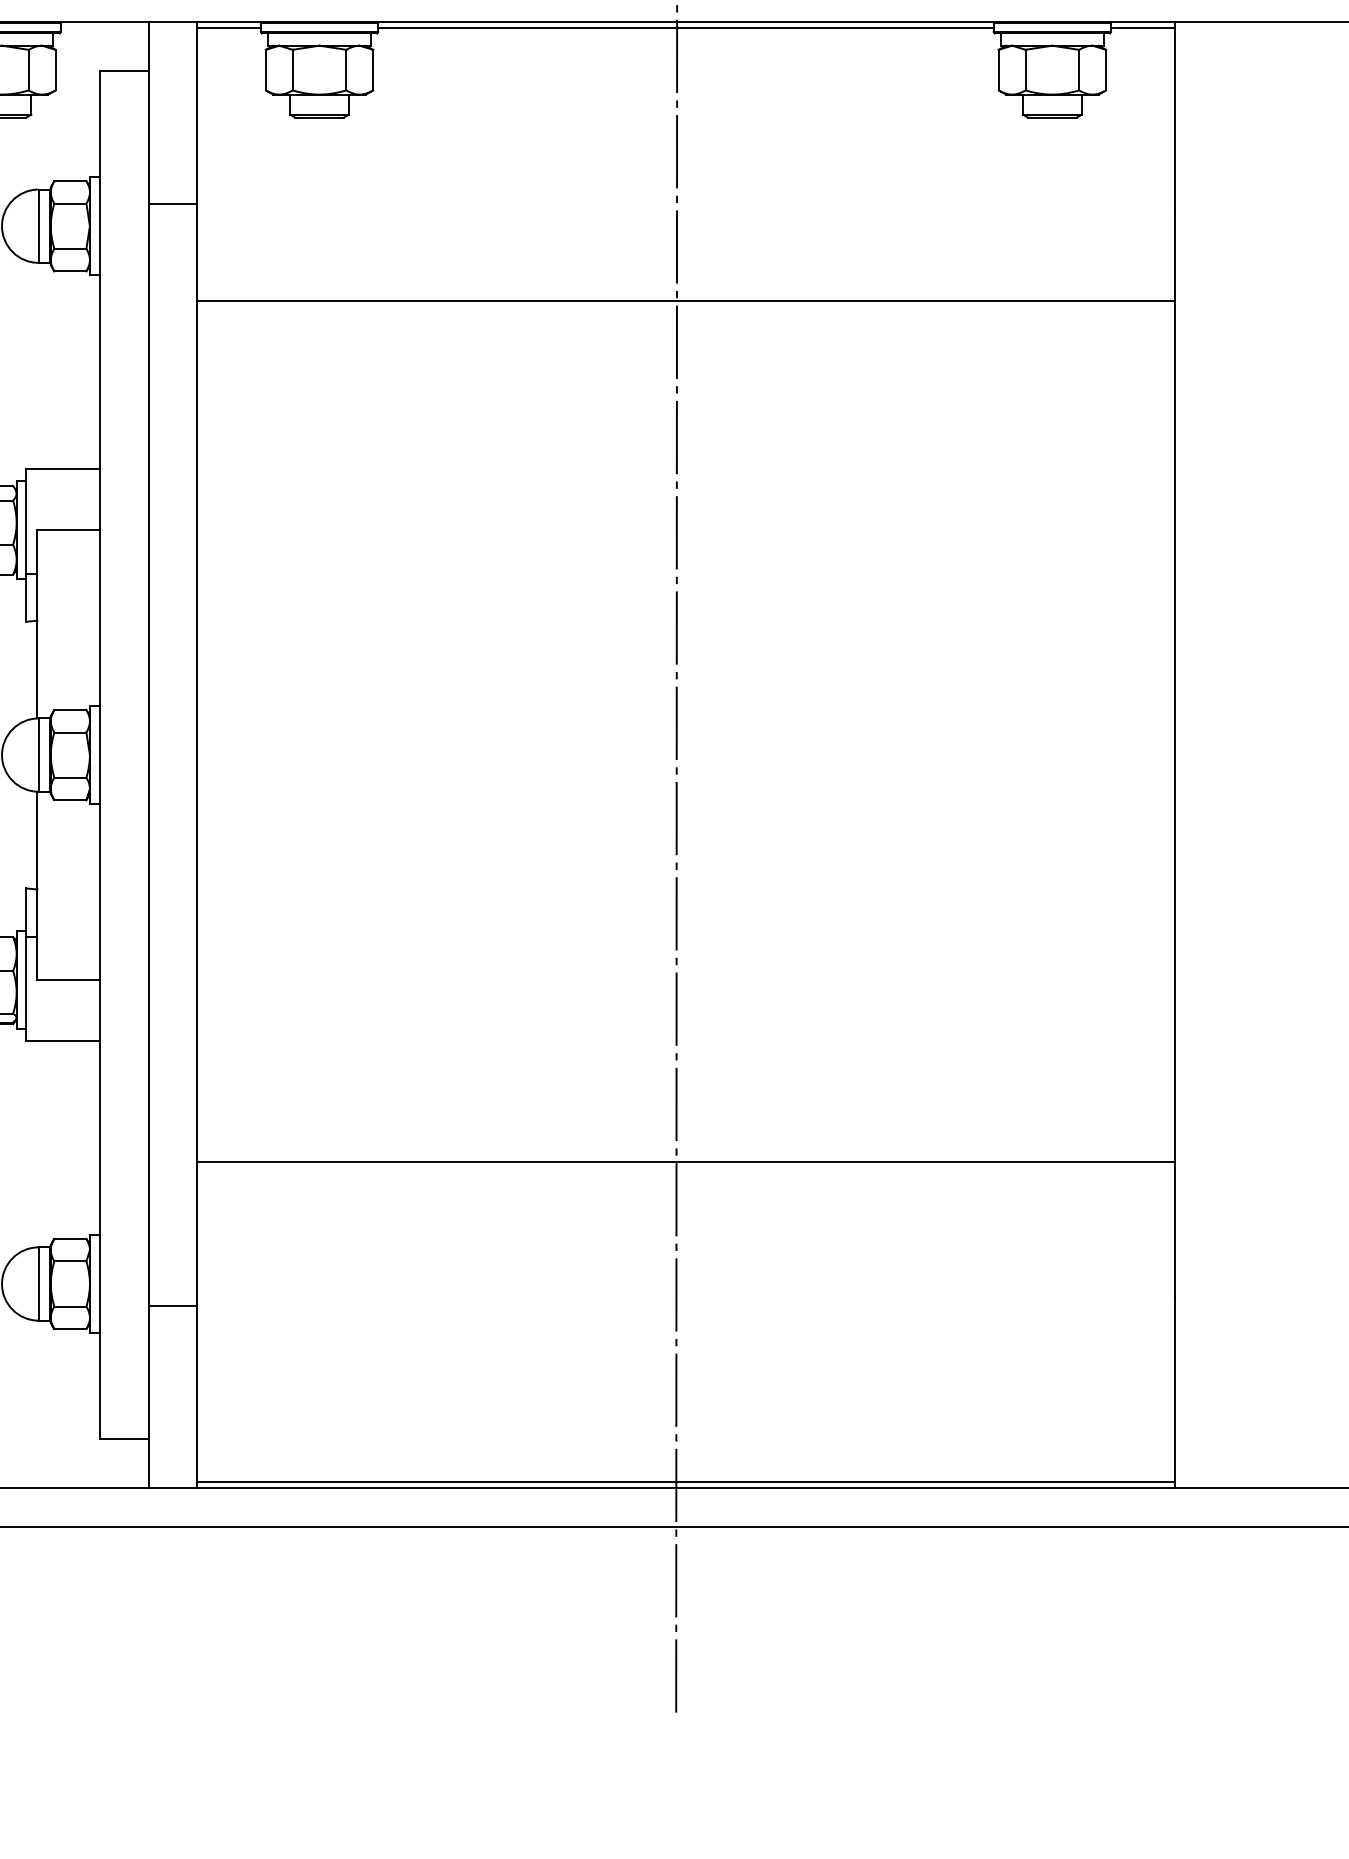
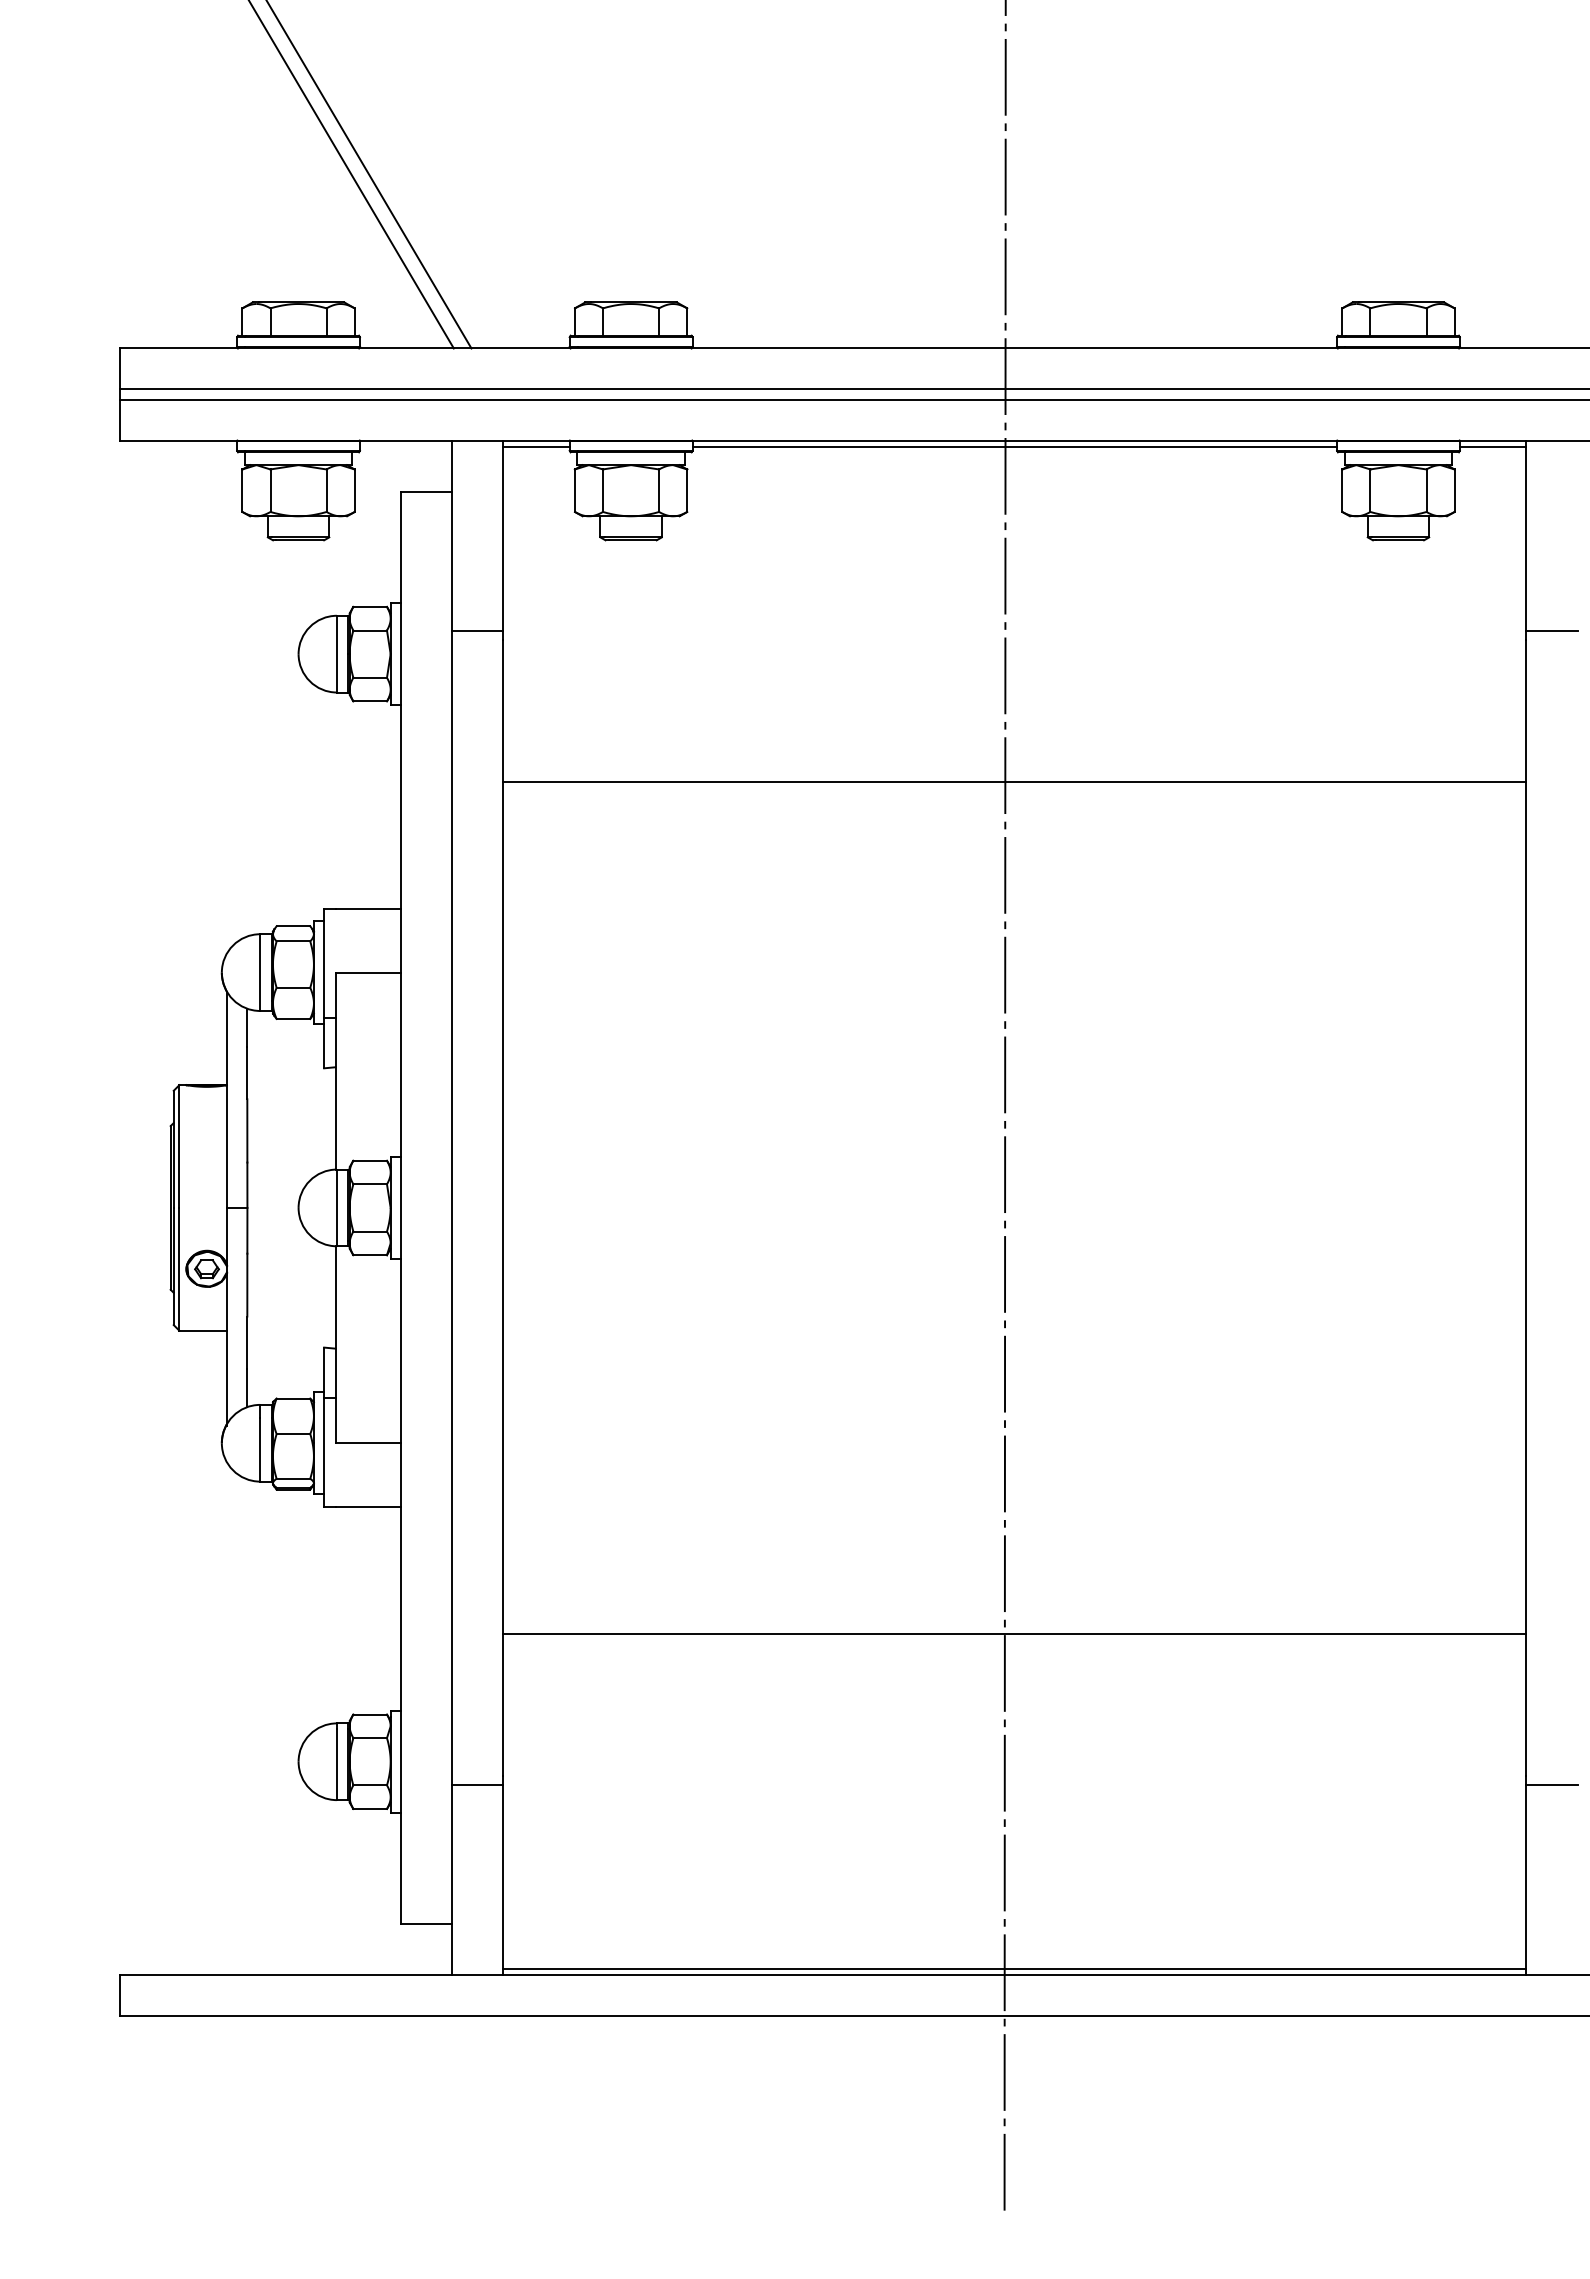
line: (1198, 203) -> (1551, 630), added
line: (685, 301) -> (1014, 781), moved
line: (1198, 1306) -> (1551, 1785), added

